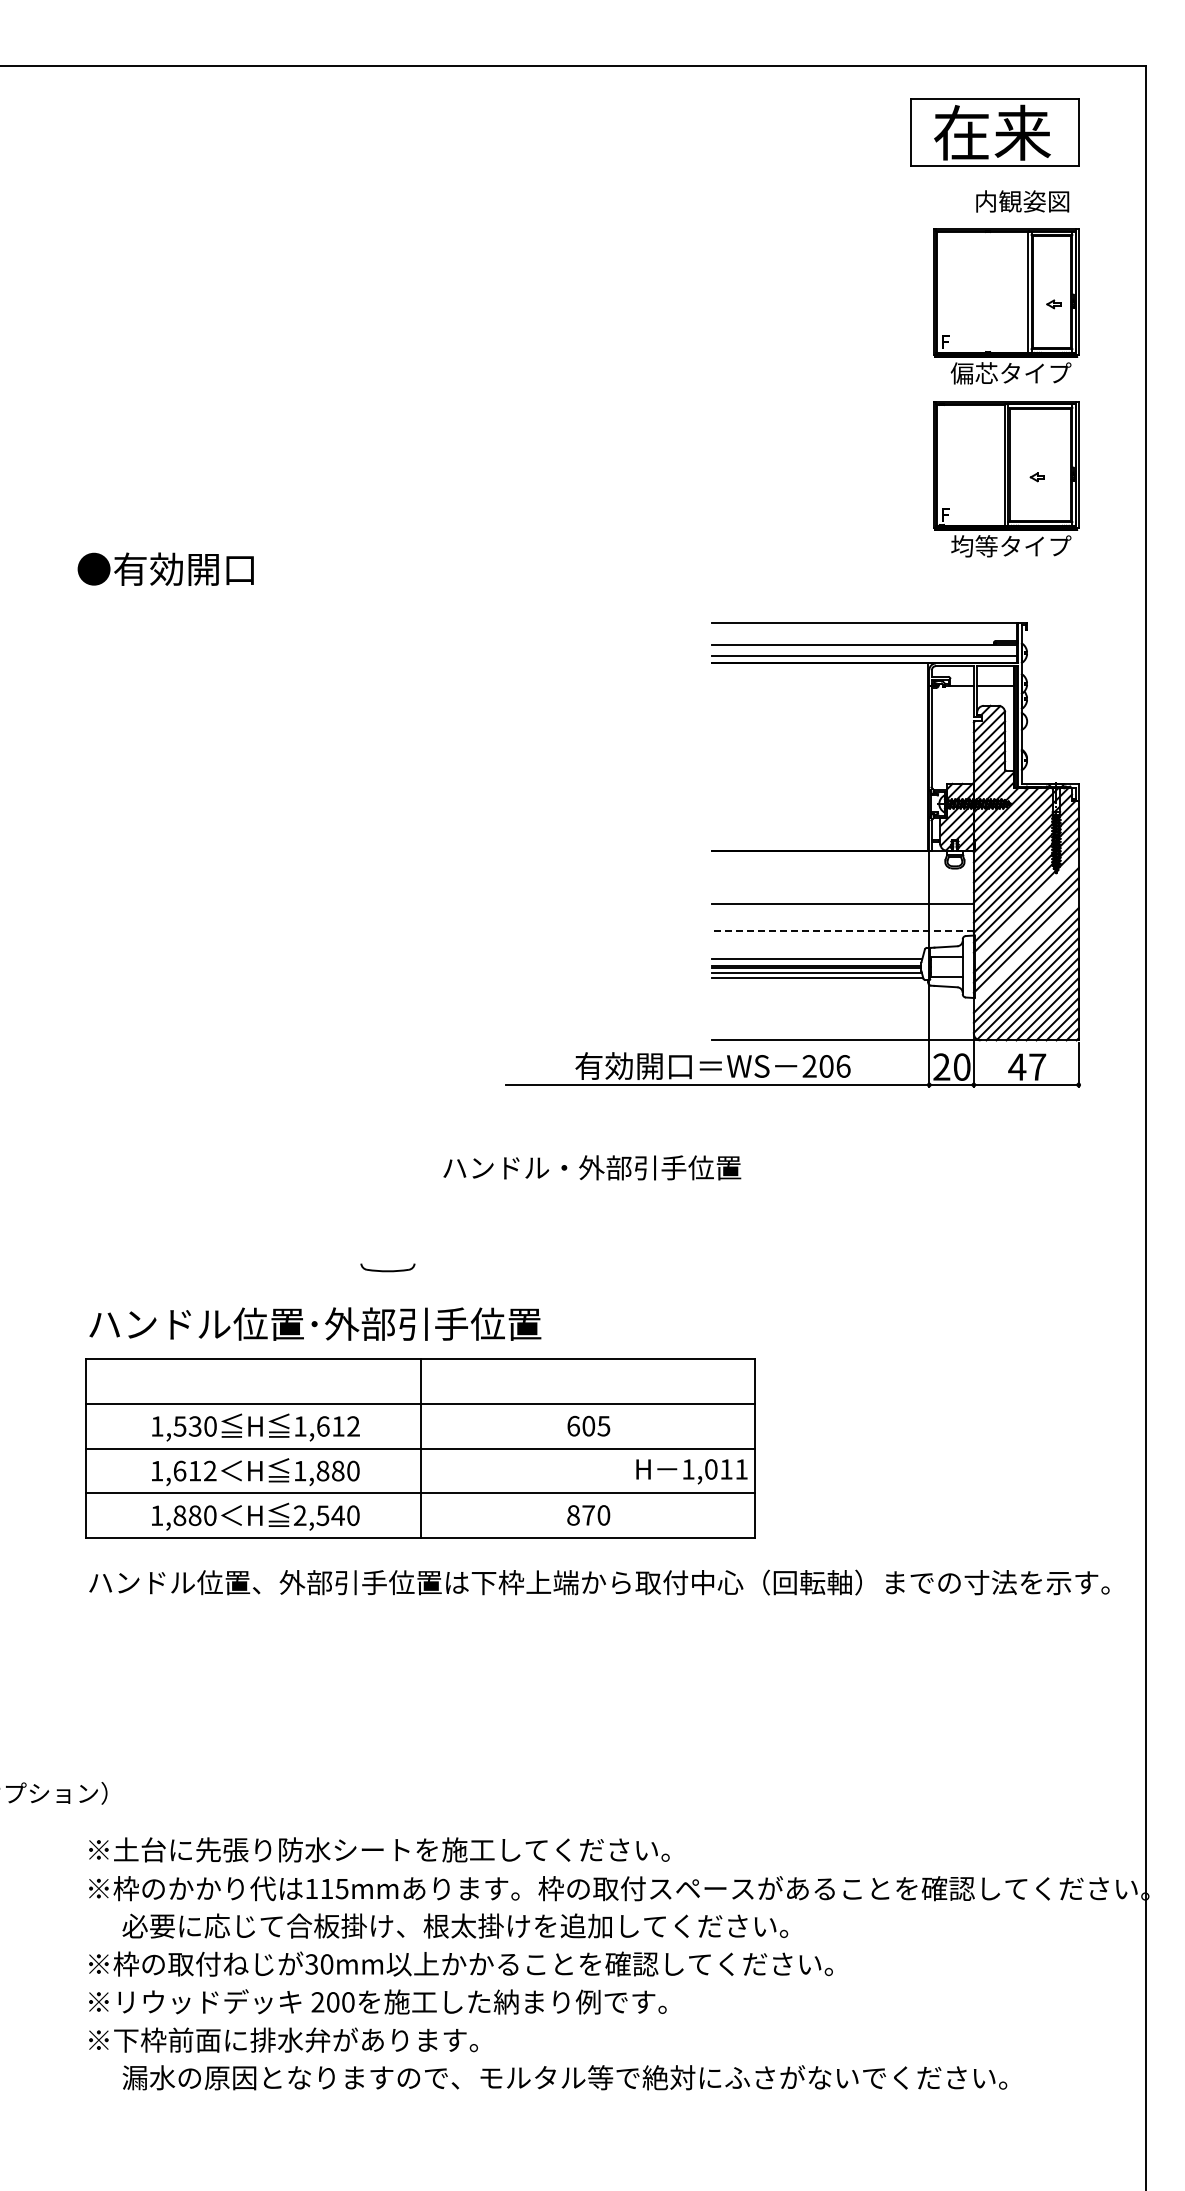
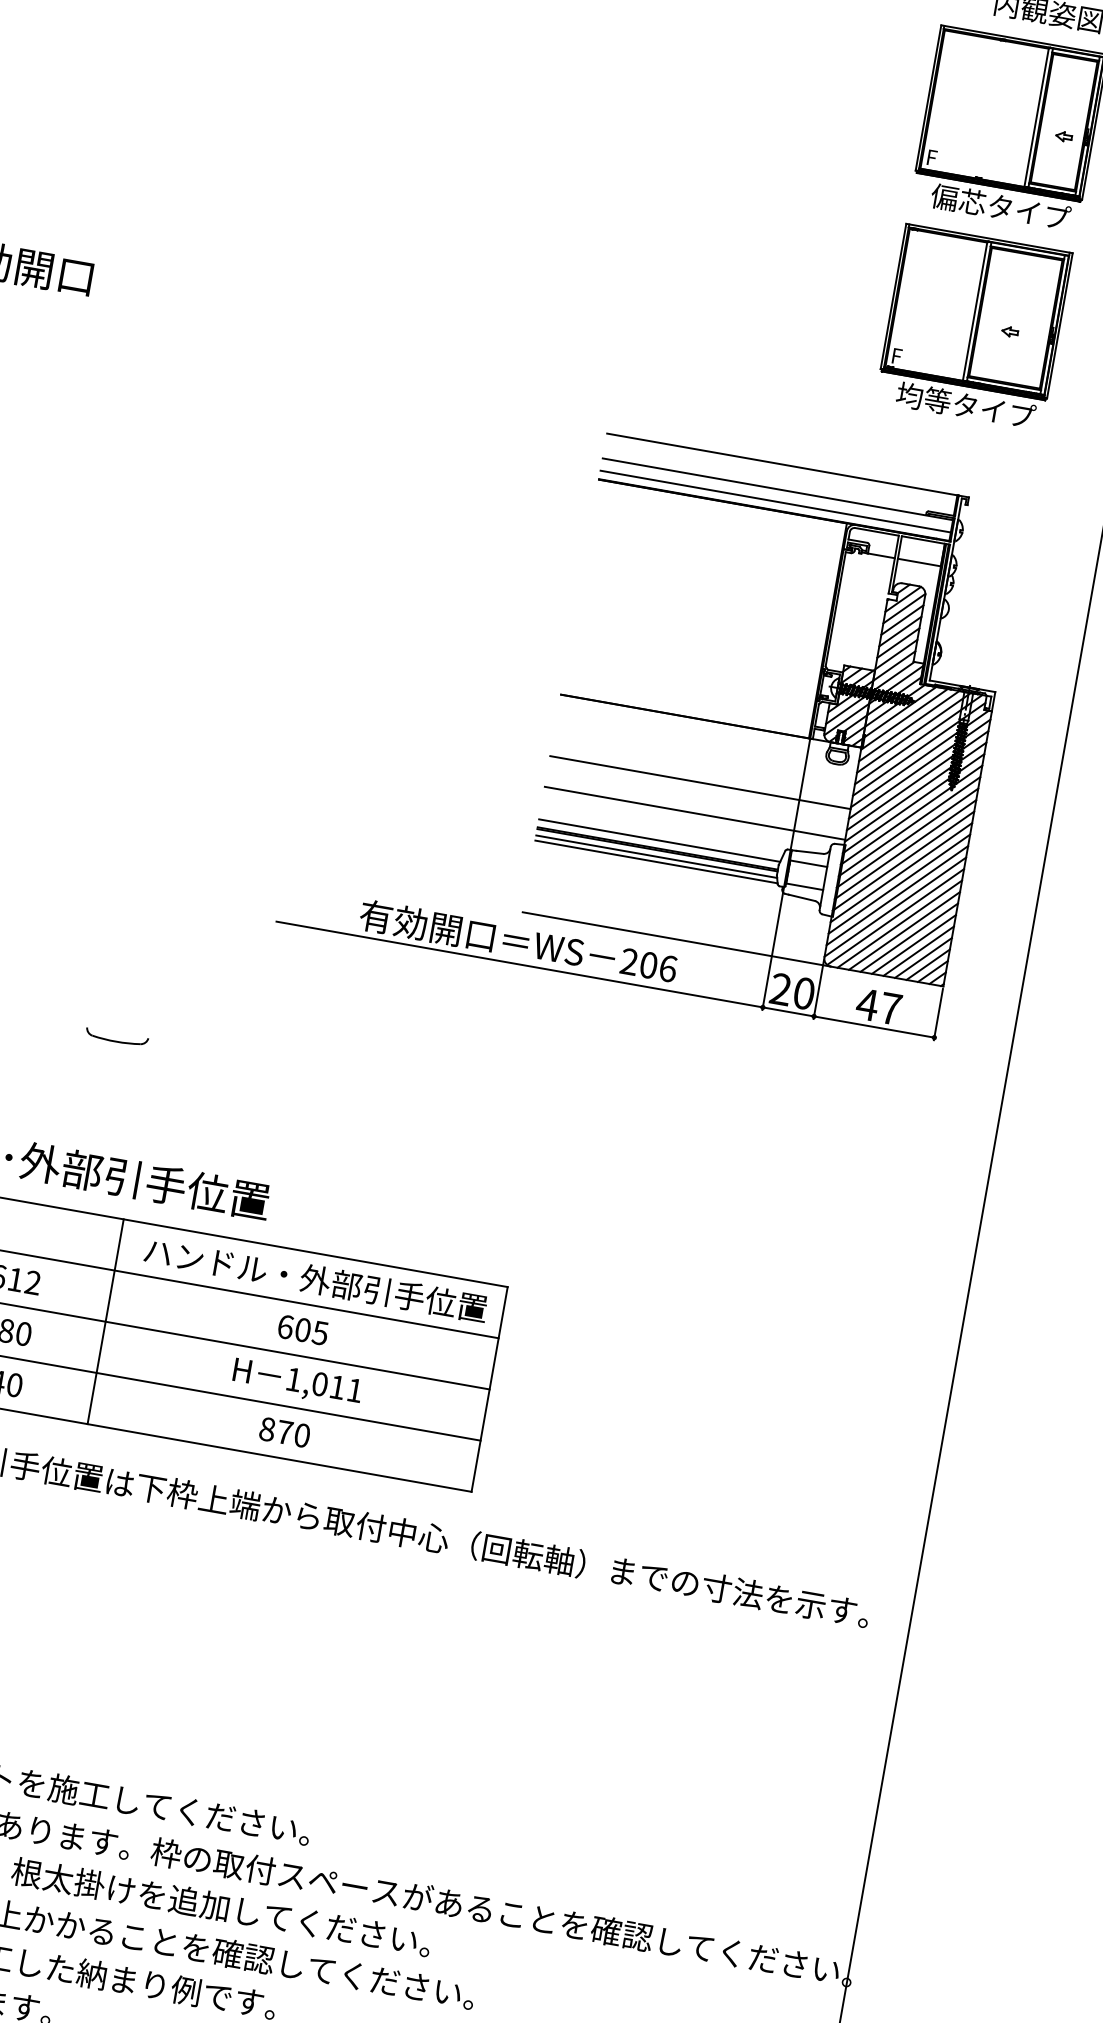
line: (1025, 910) -> (908, 826), added
line: (843, 931) -> (695, 813), dashed -> solid
line: (1025, 950) -> (900, 872), added
text: (592, 1167) -> (316, 1279), moved
part: (387, 1267) -> (116, 1037), moved
text: (691, 1471) -> (297, 1382), moved

